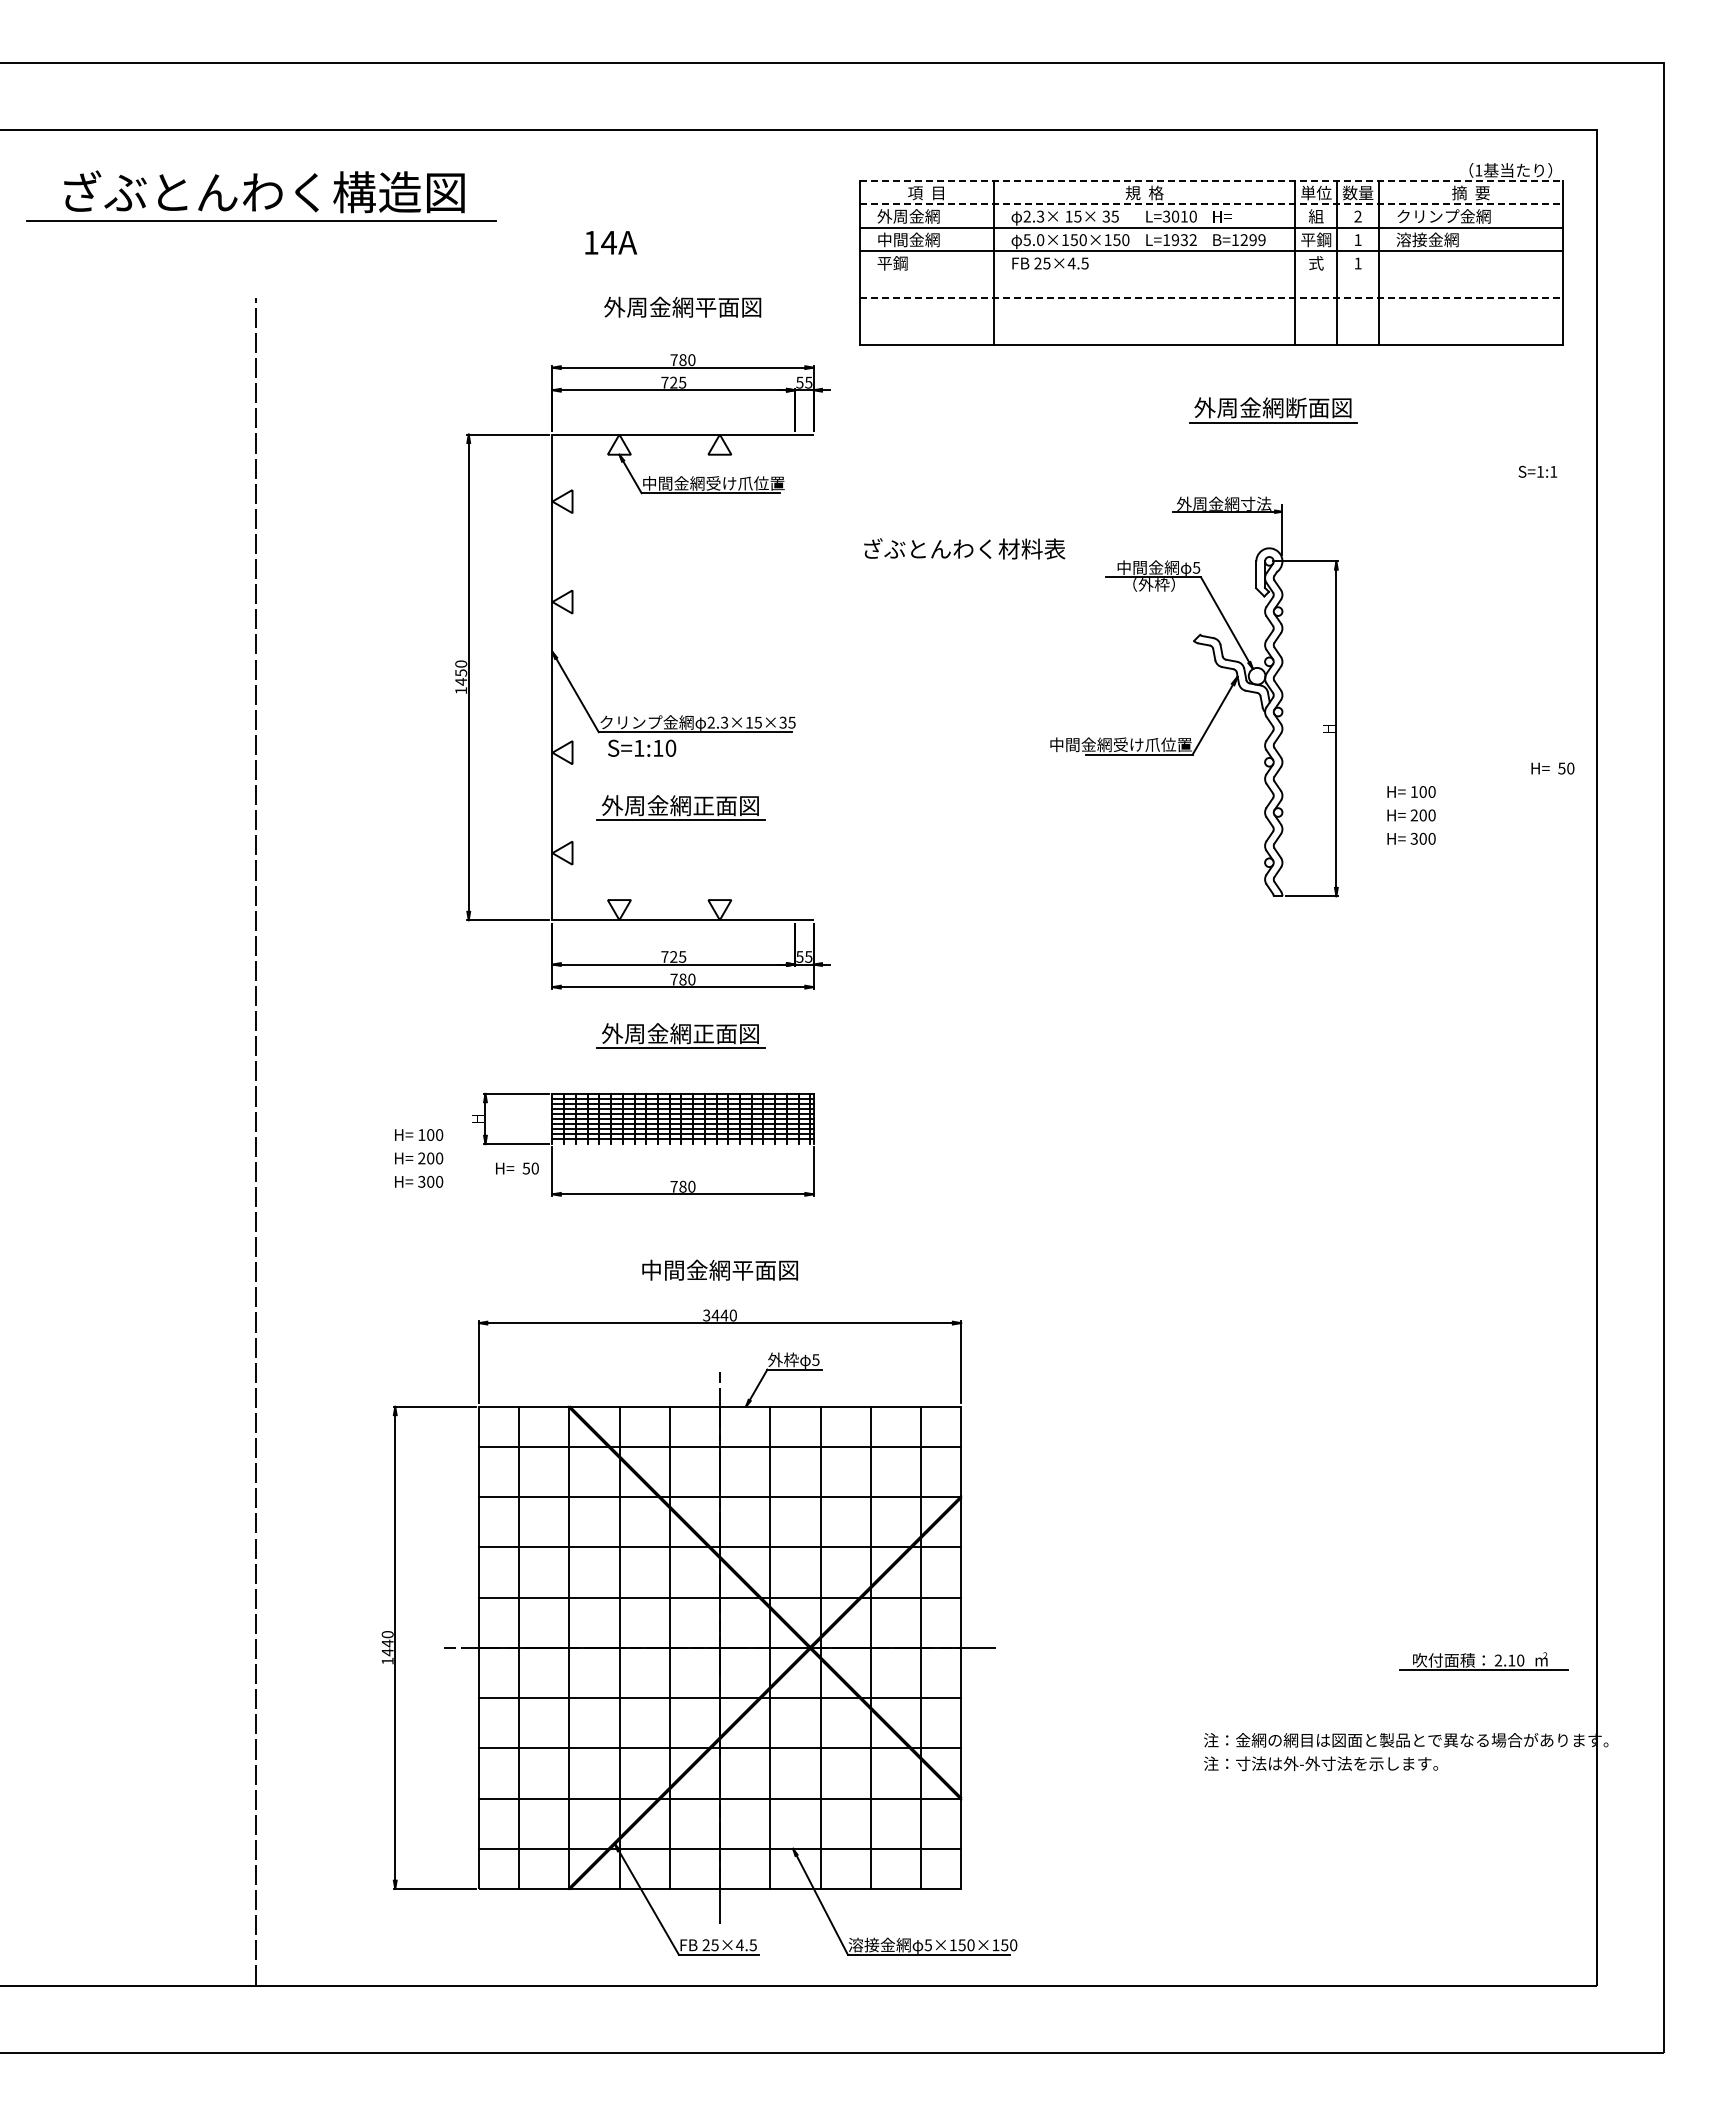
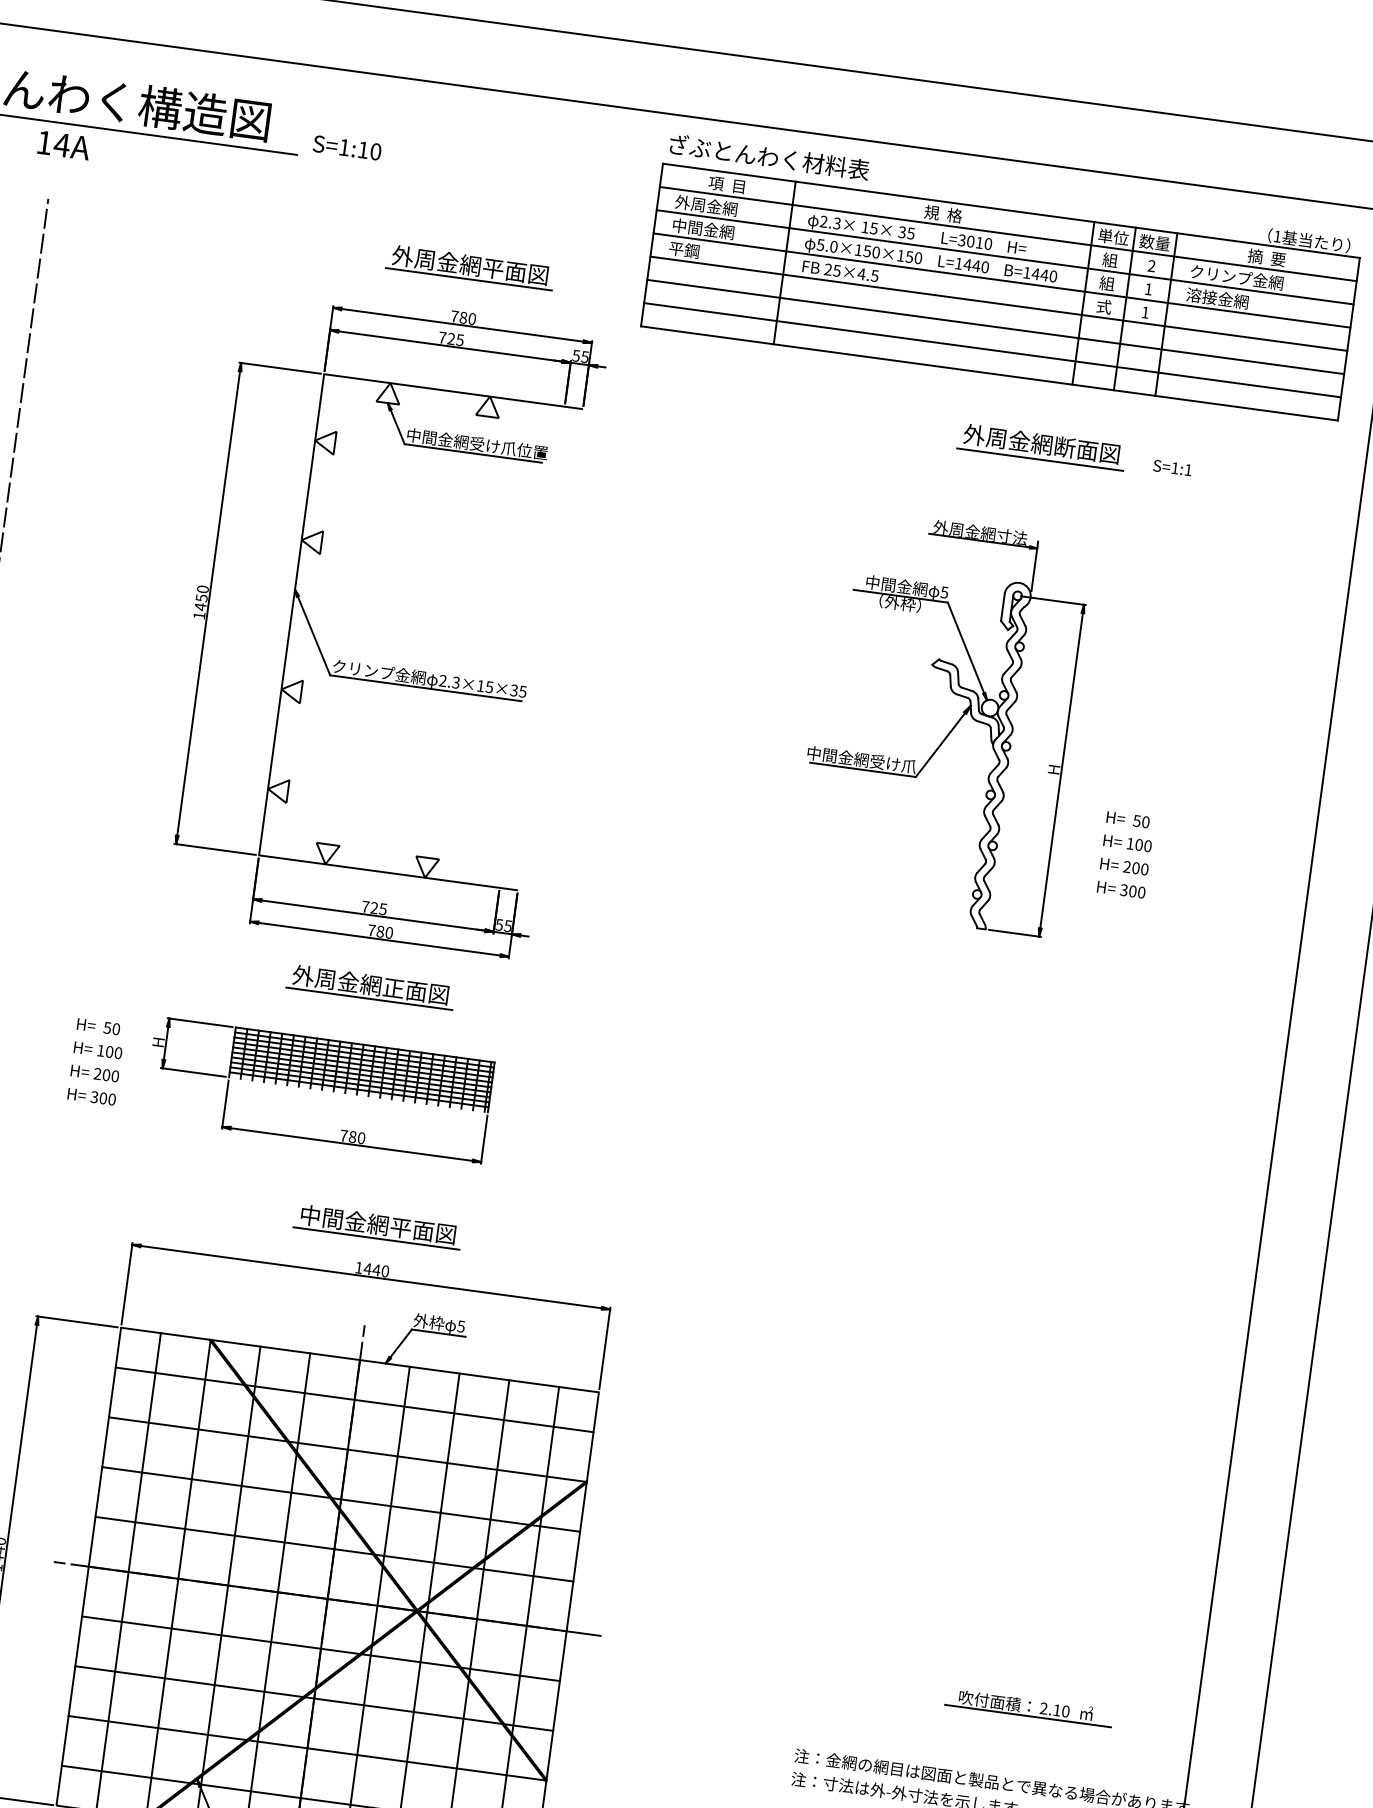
line: (1211, 180) -> (1011, 210), dashed -> solid
line: (1211, 204) -> (1008, 234), dashed -> solid
text: (1316, 239) -> (1107, 283), 平鋼 -> 組
text: (1183, 240) -> (975, 266), L=1932 -> L=1440
text: (1252, 240) -> (1043, 275), B=1299 -> B=1440
text: (611, 242) -> (64, 145), moved
line: (1211, 274) -> (998, 303), added
line: (1211, 297) -> (995, 326), dashed -> solid
line: (682, 321) -> (468, 279), added
line: (1211, 321) -> (992, 350), added
text: (1537, 471) -> (1172, 467), moved
text: (964, 548) -> (769, 156), moved
text: (1120, 744) -> (845, 757), 中間金網受け爪位置 -> 中間金網受け爪
text: (642, 747) -> (347, 147), moved
text: (1552, 768) -> (1127, 819), moved
part: (680, 807) -> (401, 760), removed
text: (517, 1168) -> (98, 1026), moved
line: (719, 1284) -> (375, 1238), added
text: (706, 1315) -> (358, 1267), 3440 -> 1440
part: (1483, 1661) -> (1028, 1707), moved

